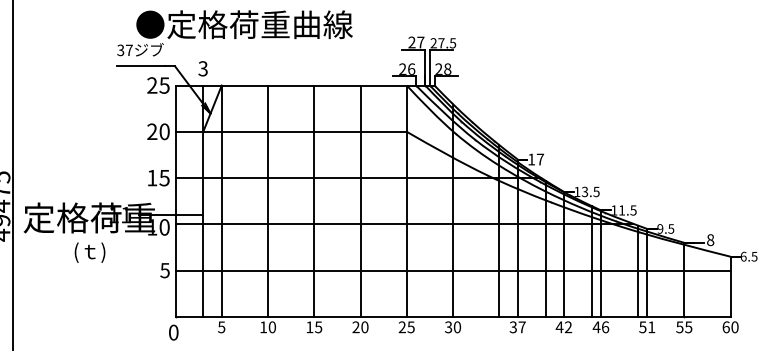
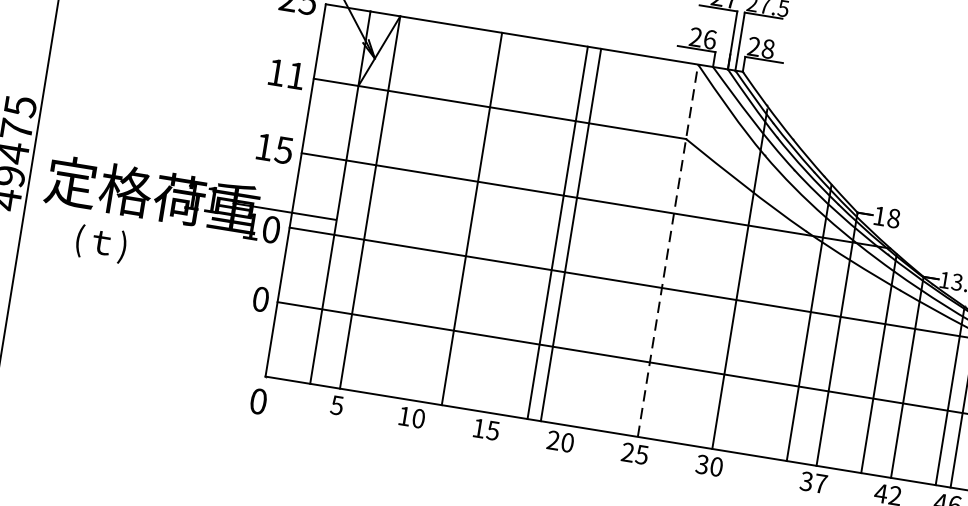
text: (158, 131) -> (286, 73), 20 -> 11
text: (540, 159) -> (894, 218), 17 -> 18
line: (268, 200) -> (472, 217), moved
line: (314, 200) -> (558, 231), moved
line: (360, 200) -> (571, 233), moved
line: (406, 201) -> (667, 251), solid -> dashed
text: (89, 252) -> (100, 243), moved
text: (164, 270) -> (259, 299), 5 -> 0

